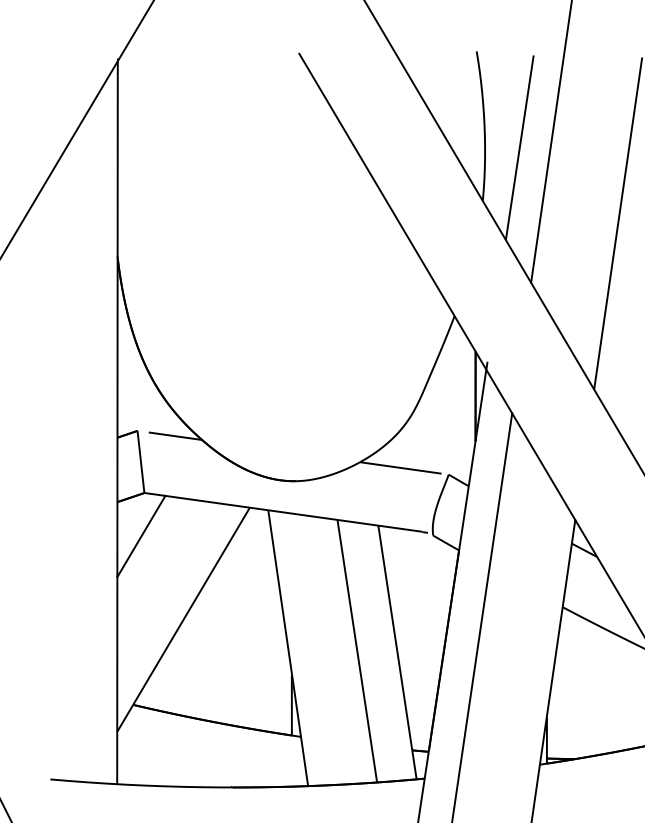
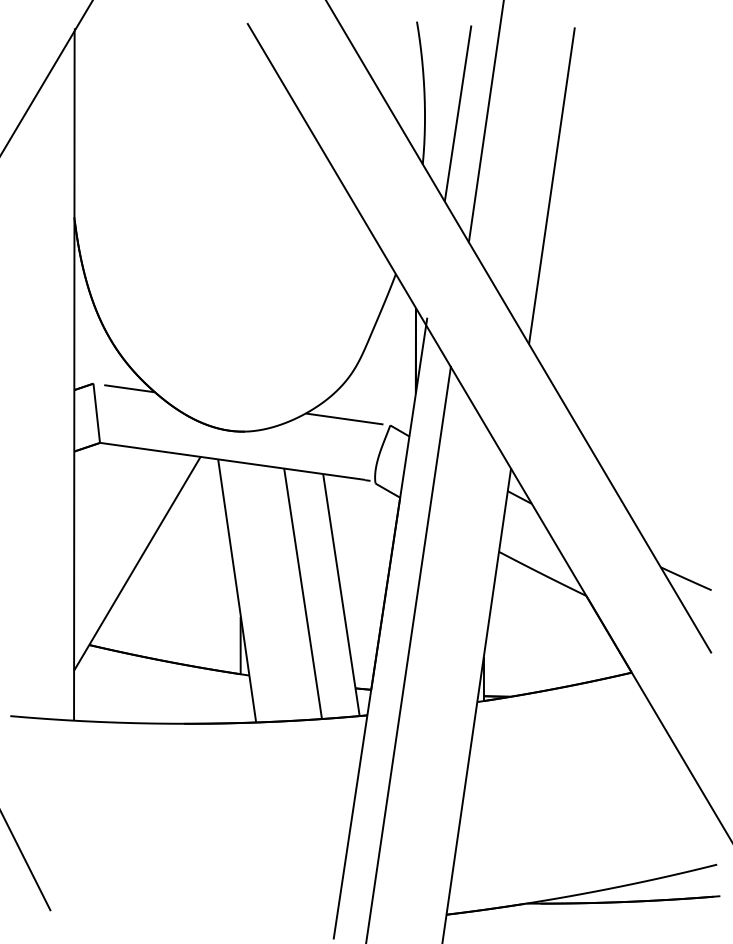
line: (141, 536) -> (97, 484), removed

